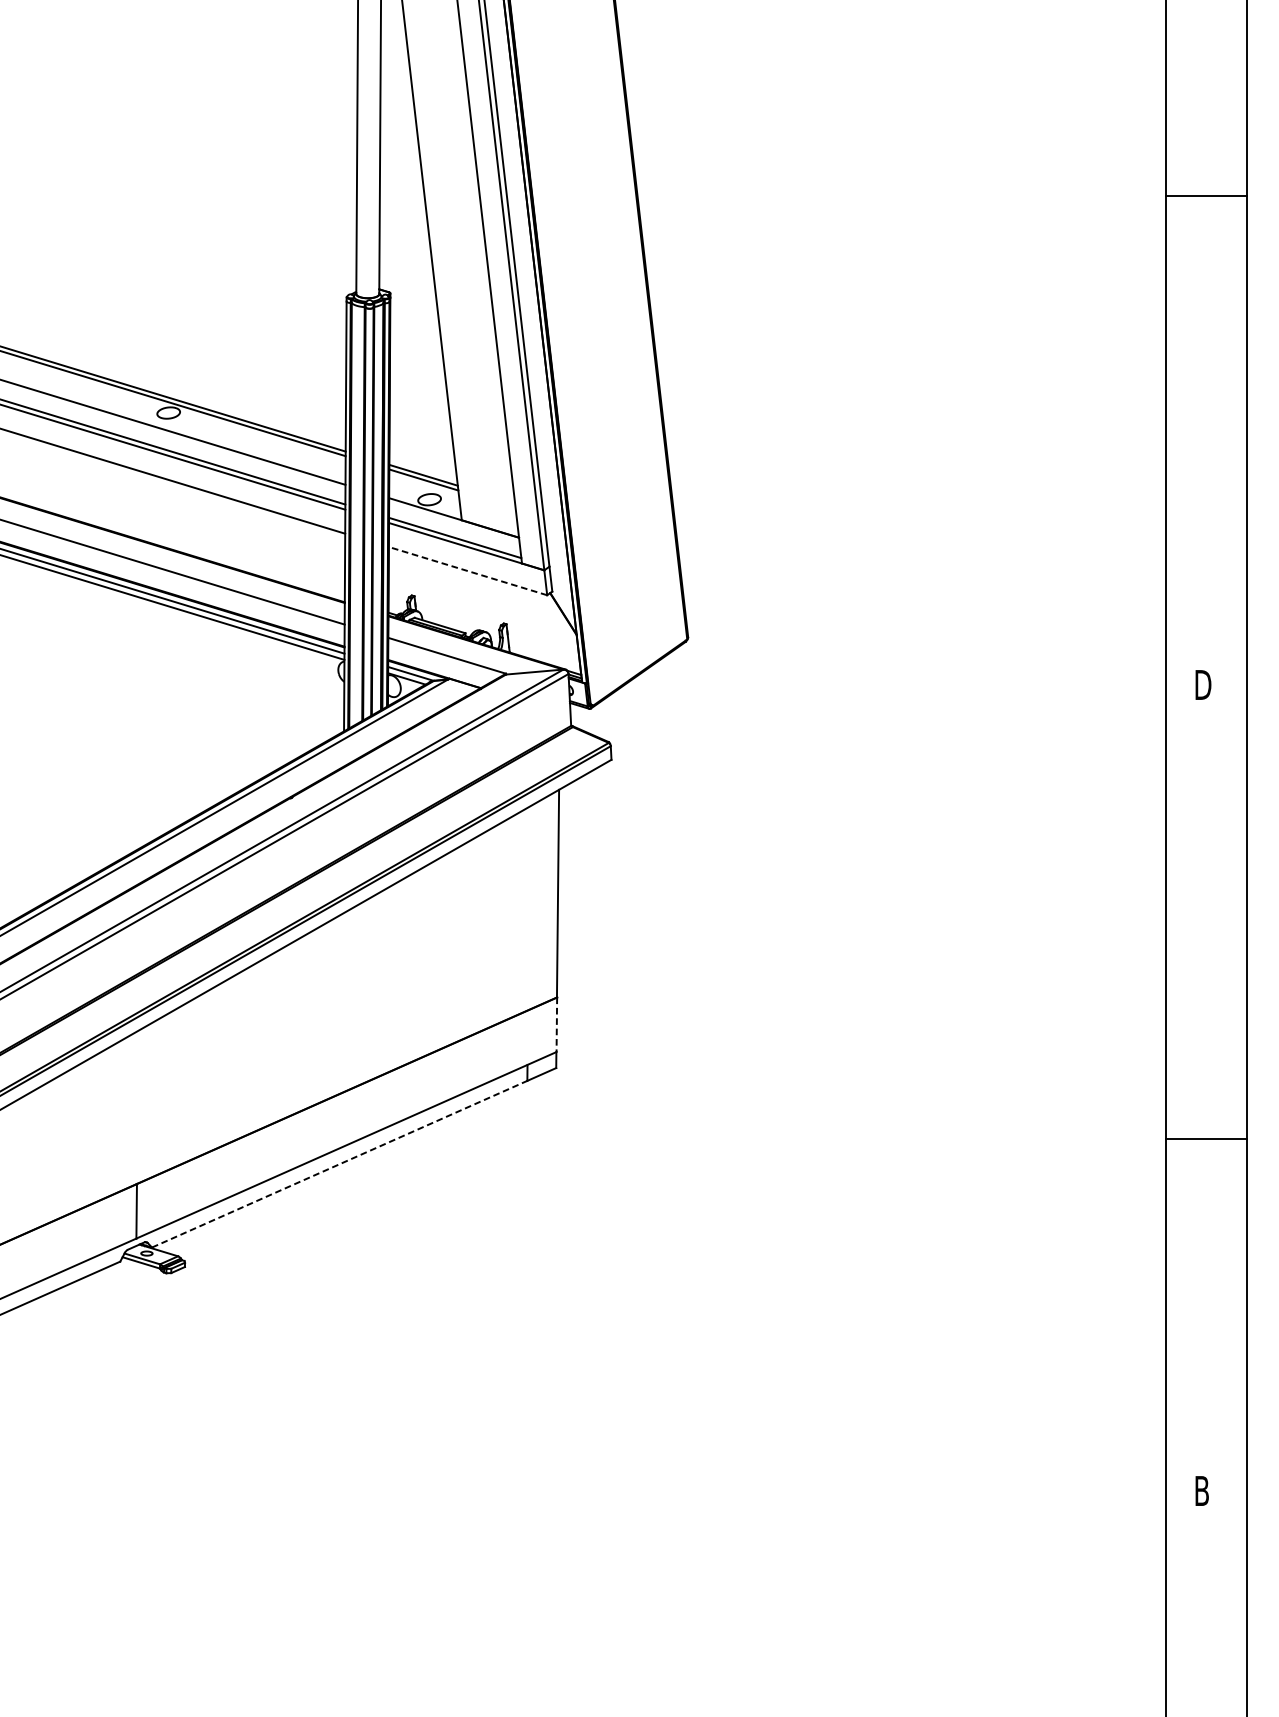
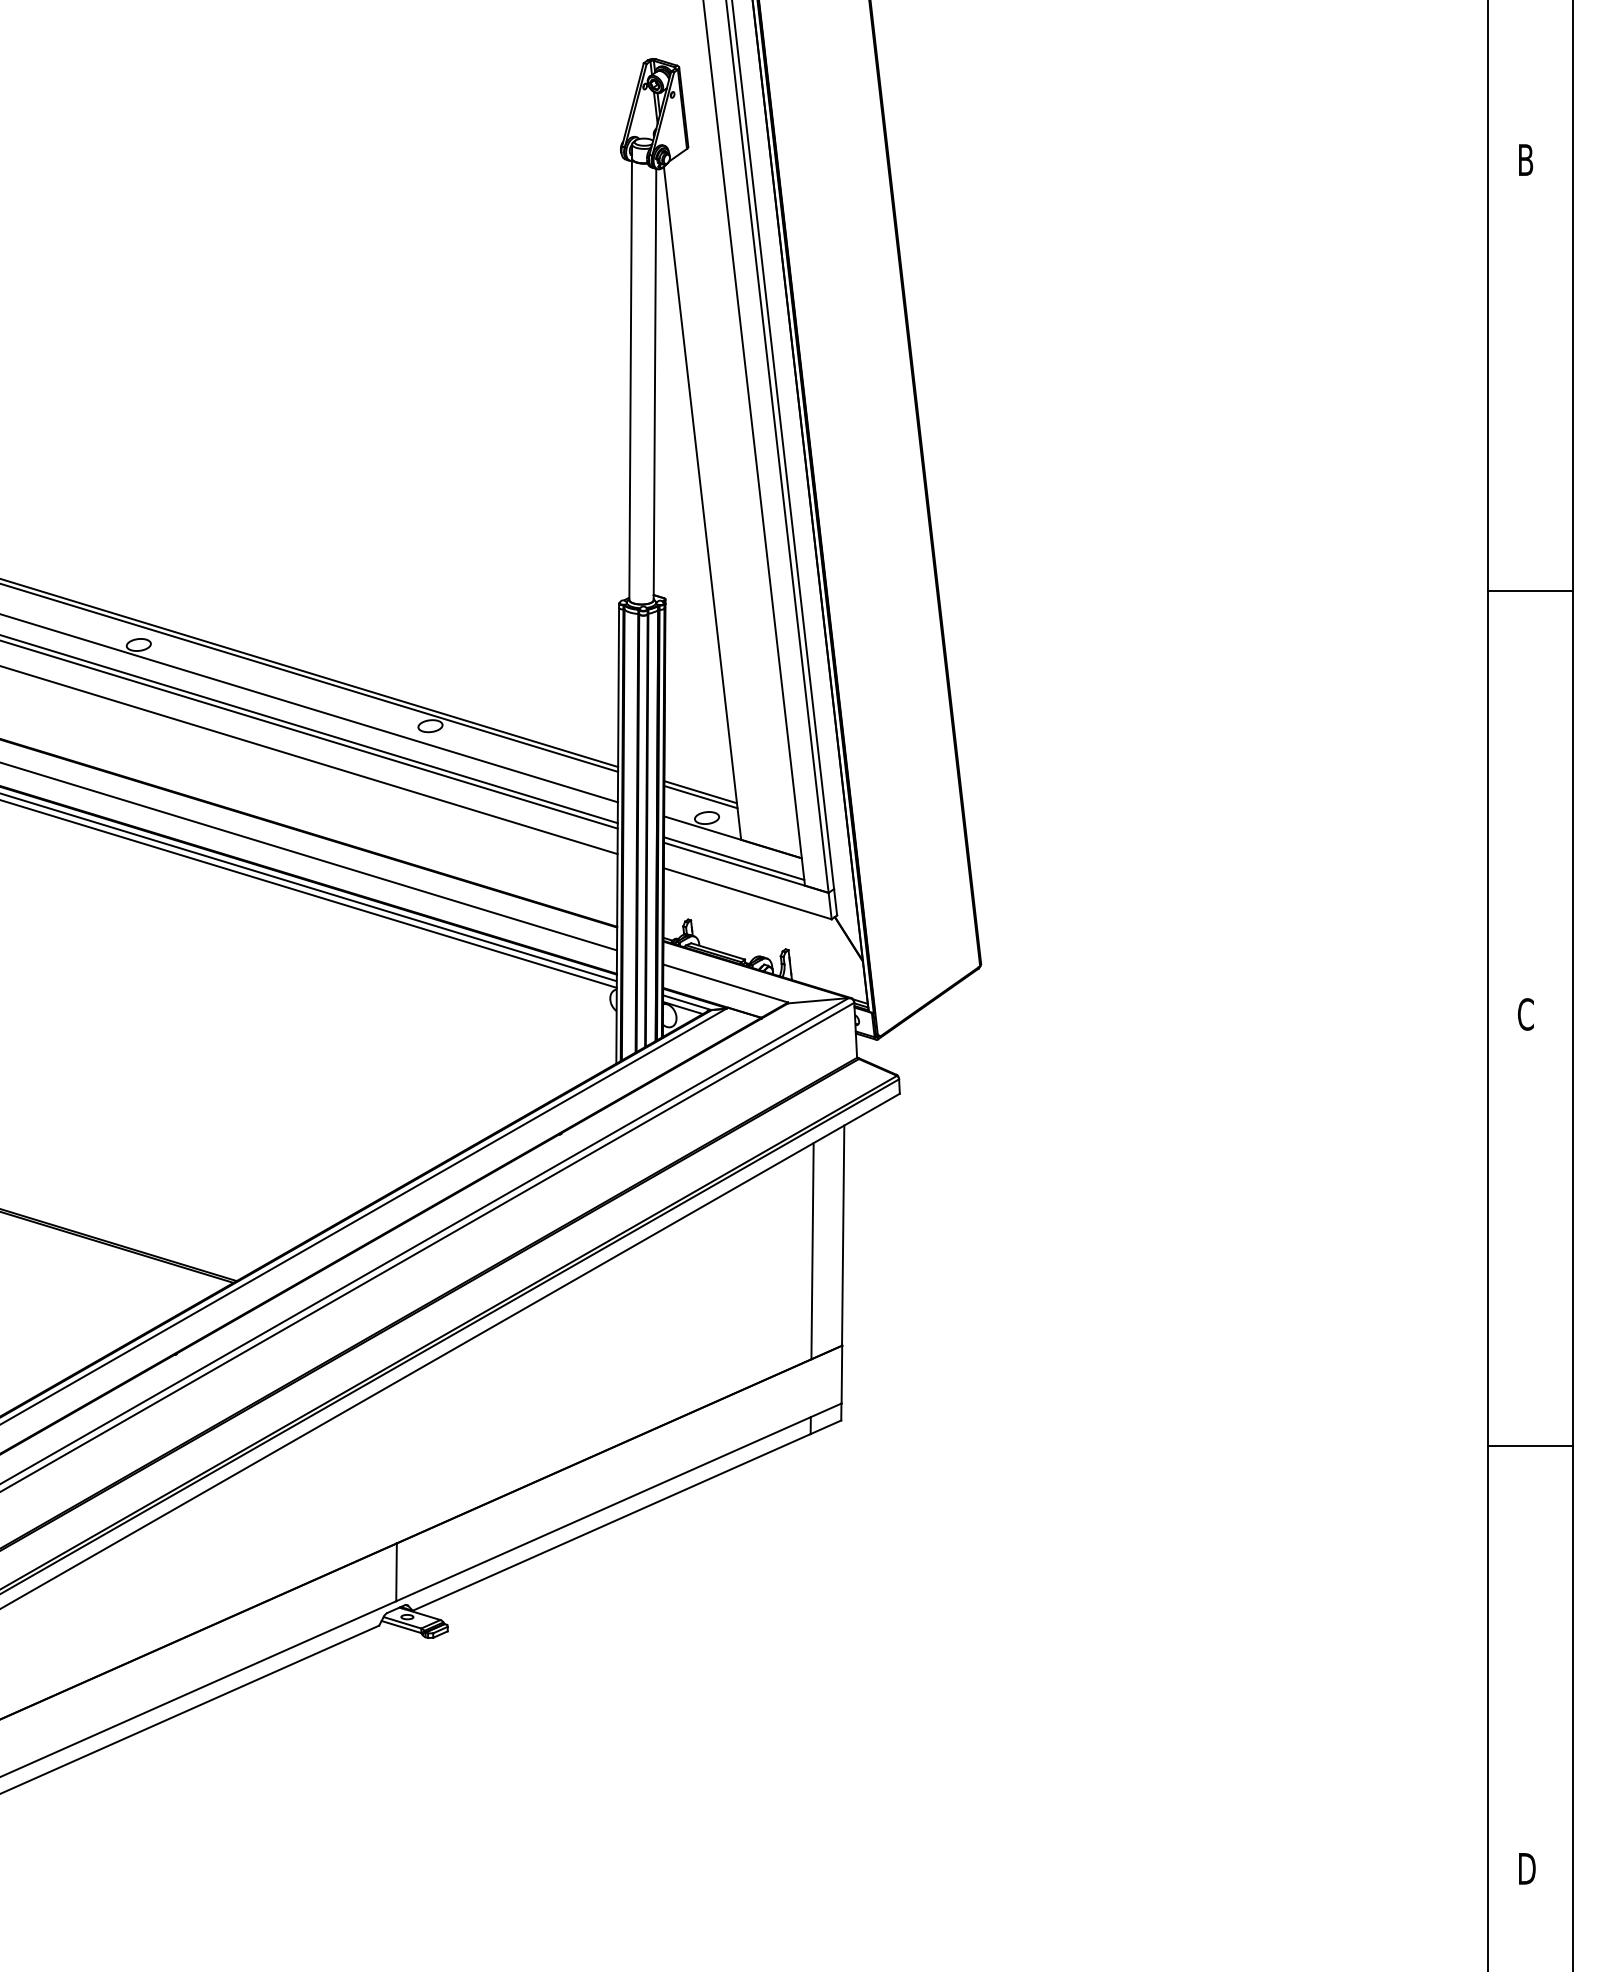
line: (1206, 196) -> (1530, 591), moved
line: (467, 570) -> (747, 893), dashed -> solid
text: (1202, 685) -> (1526, 1014), D -> C
line: (529, 908) -> (812, 1251), added
line: (556, 1024) -> (841, 1374), dashed -> solid
line: (1206, 1138) -> (1530, 1445), moved
line: (339, 1164) -> (611, 1522), dashed -> solid
text: (1204, 1490) -> (1528, 1868), B -> D

